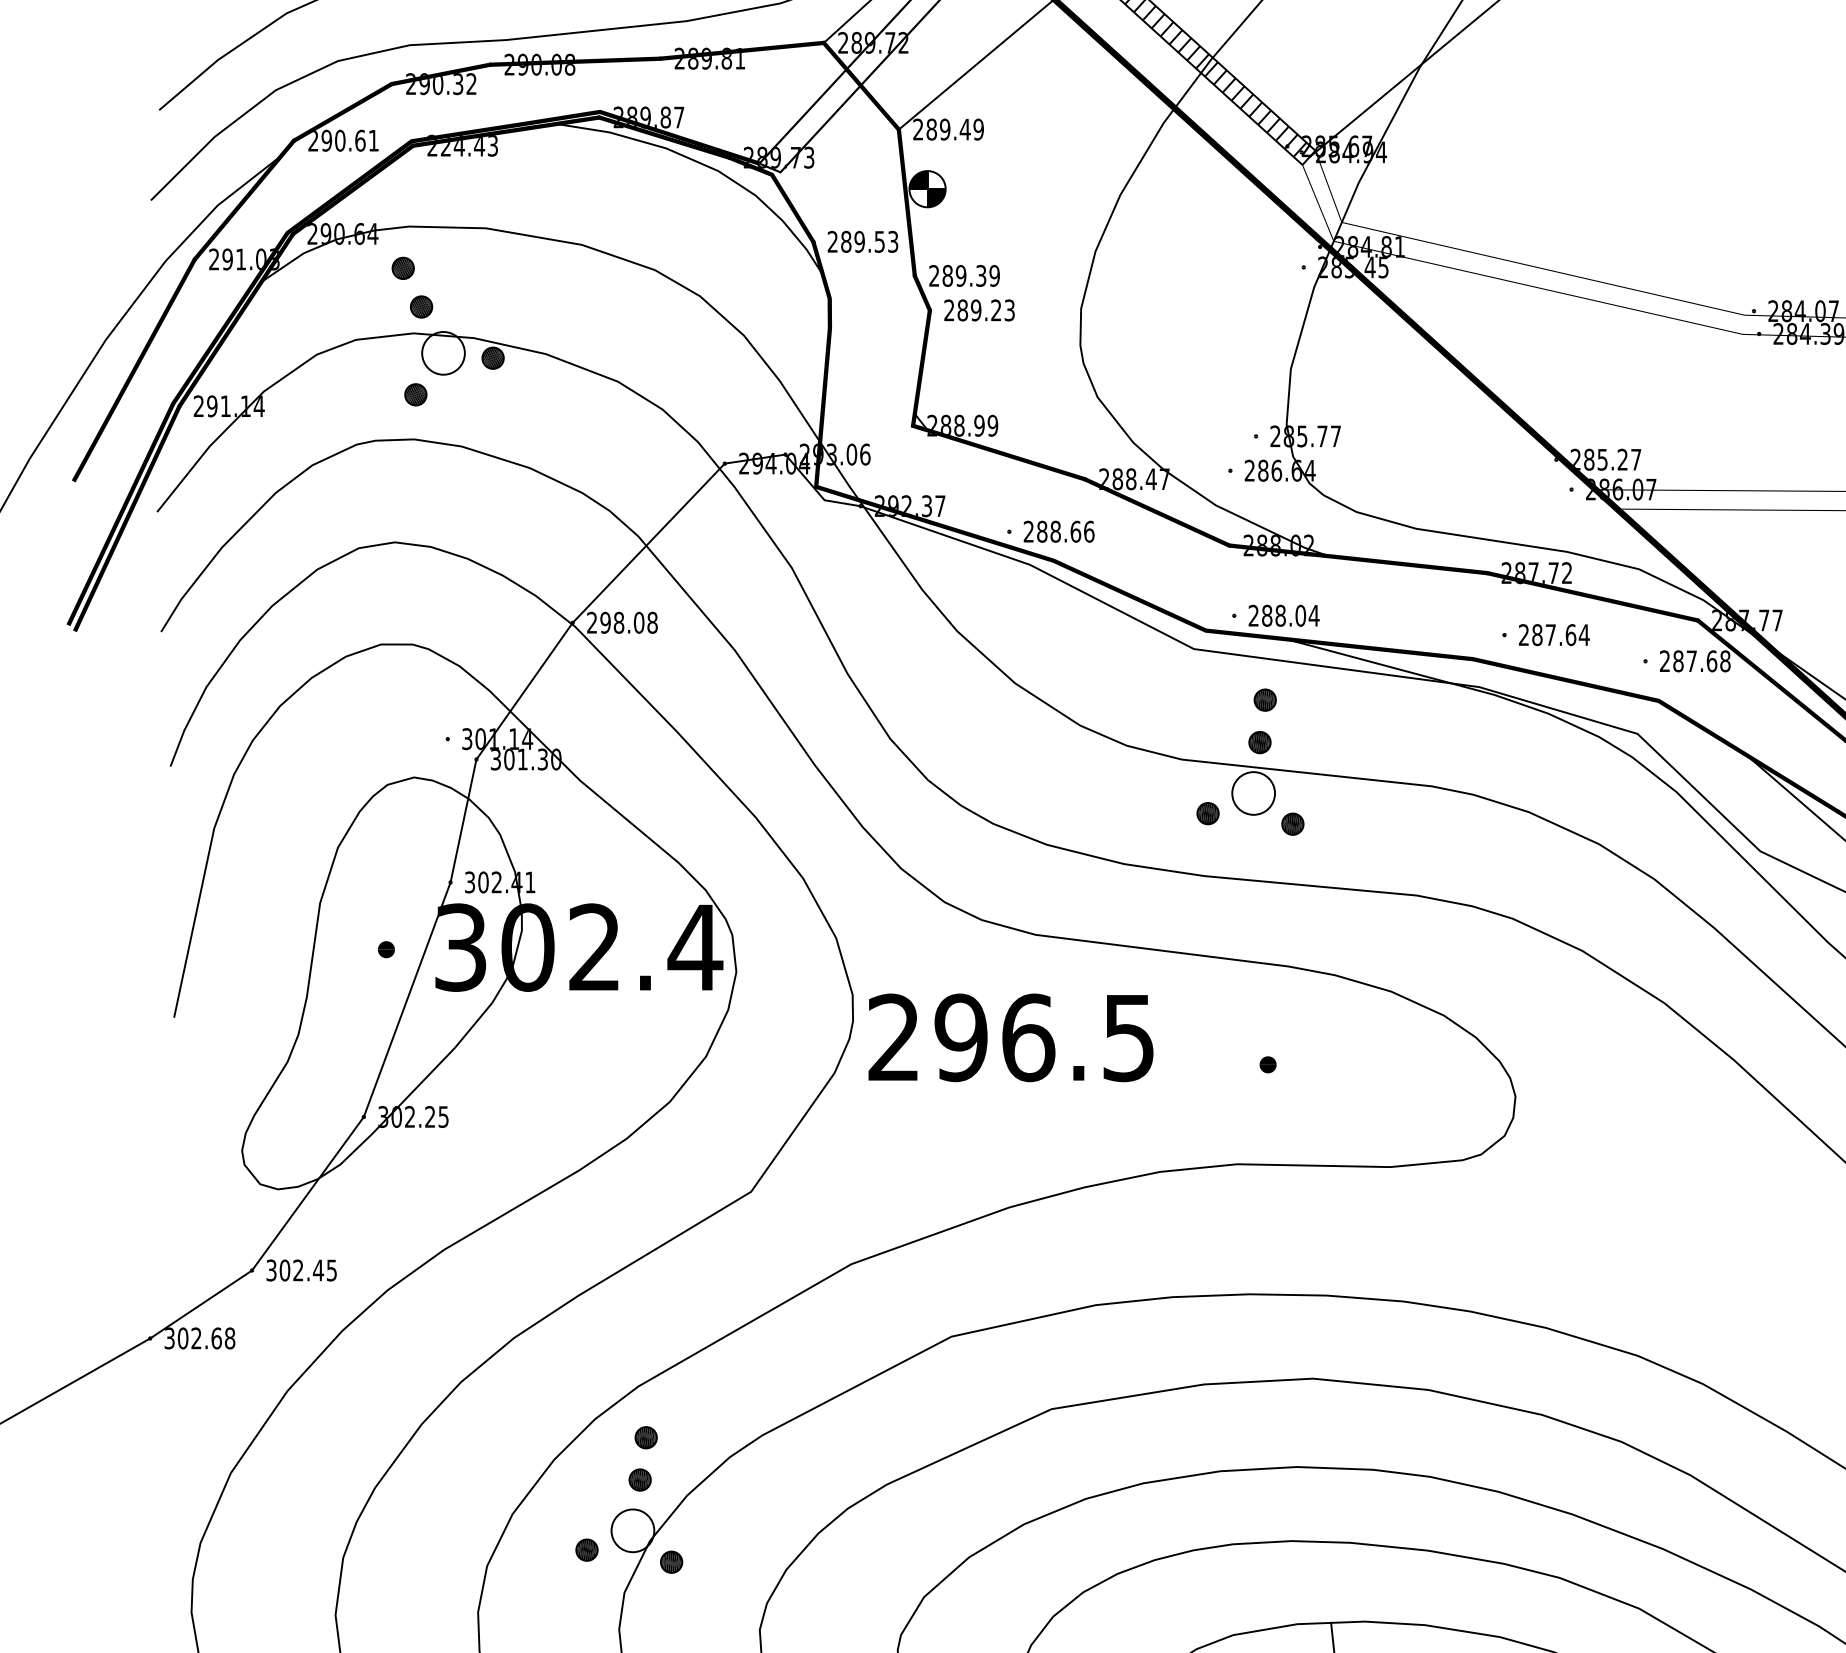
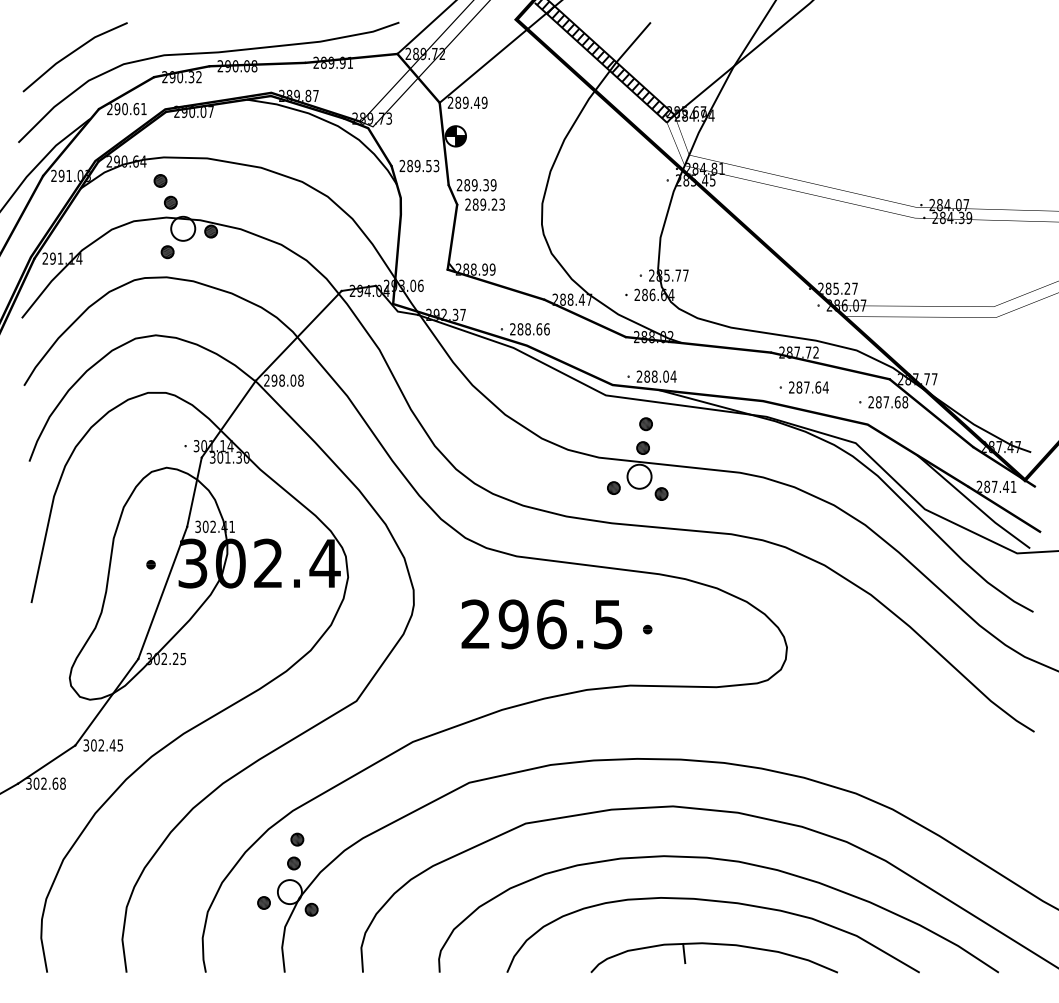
text: (726, 58) -> (342, 62), 289.81 -> 289.91
text: (468, 146) -> (197, 112), 224.43 -> 290.07
text: (1010, 1038) -> (541, 624), moved

